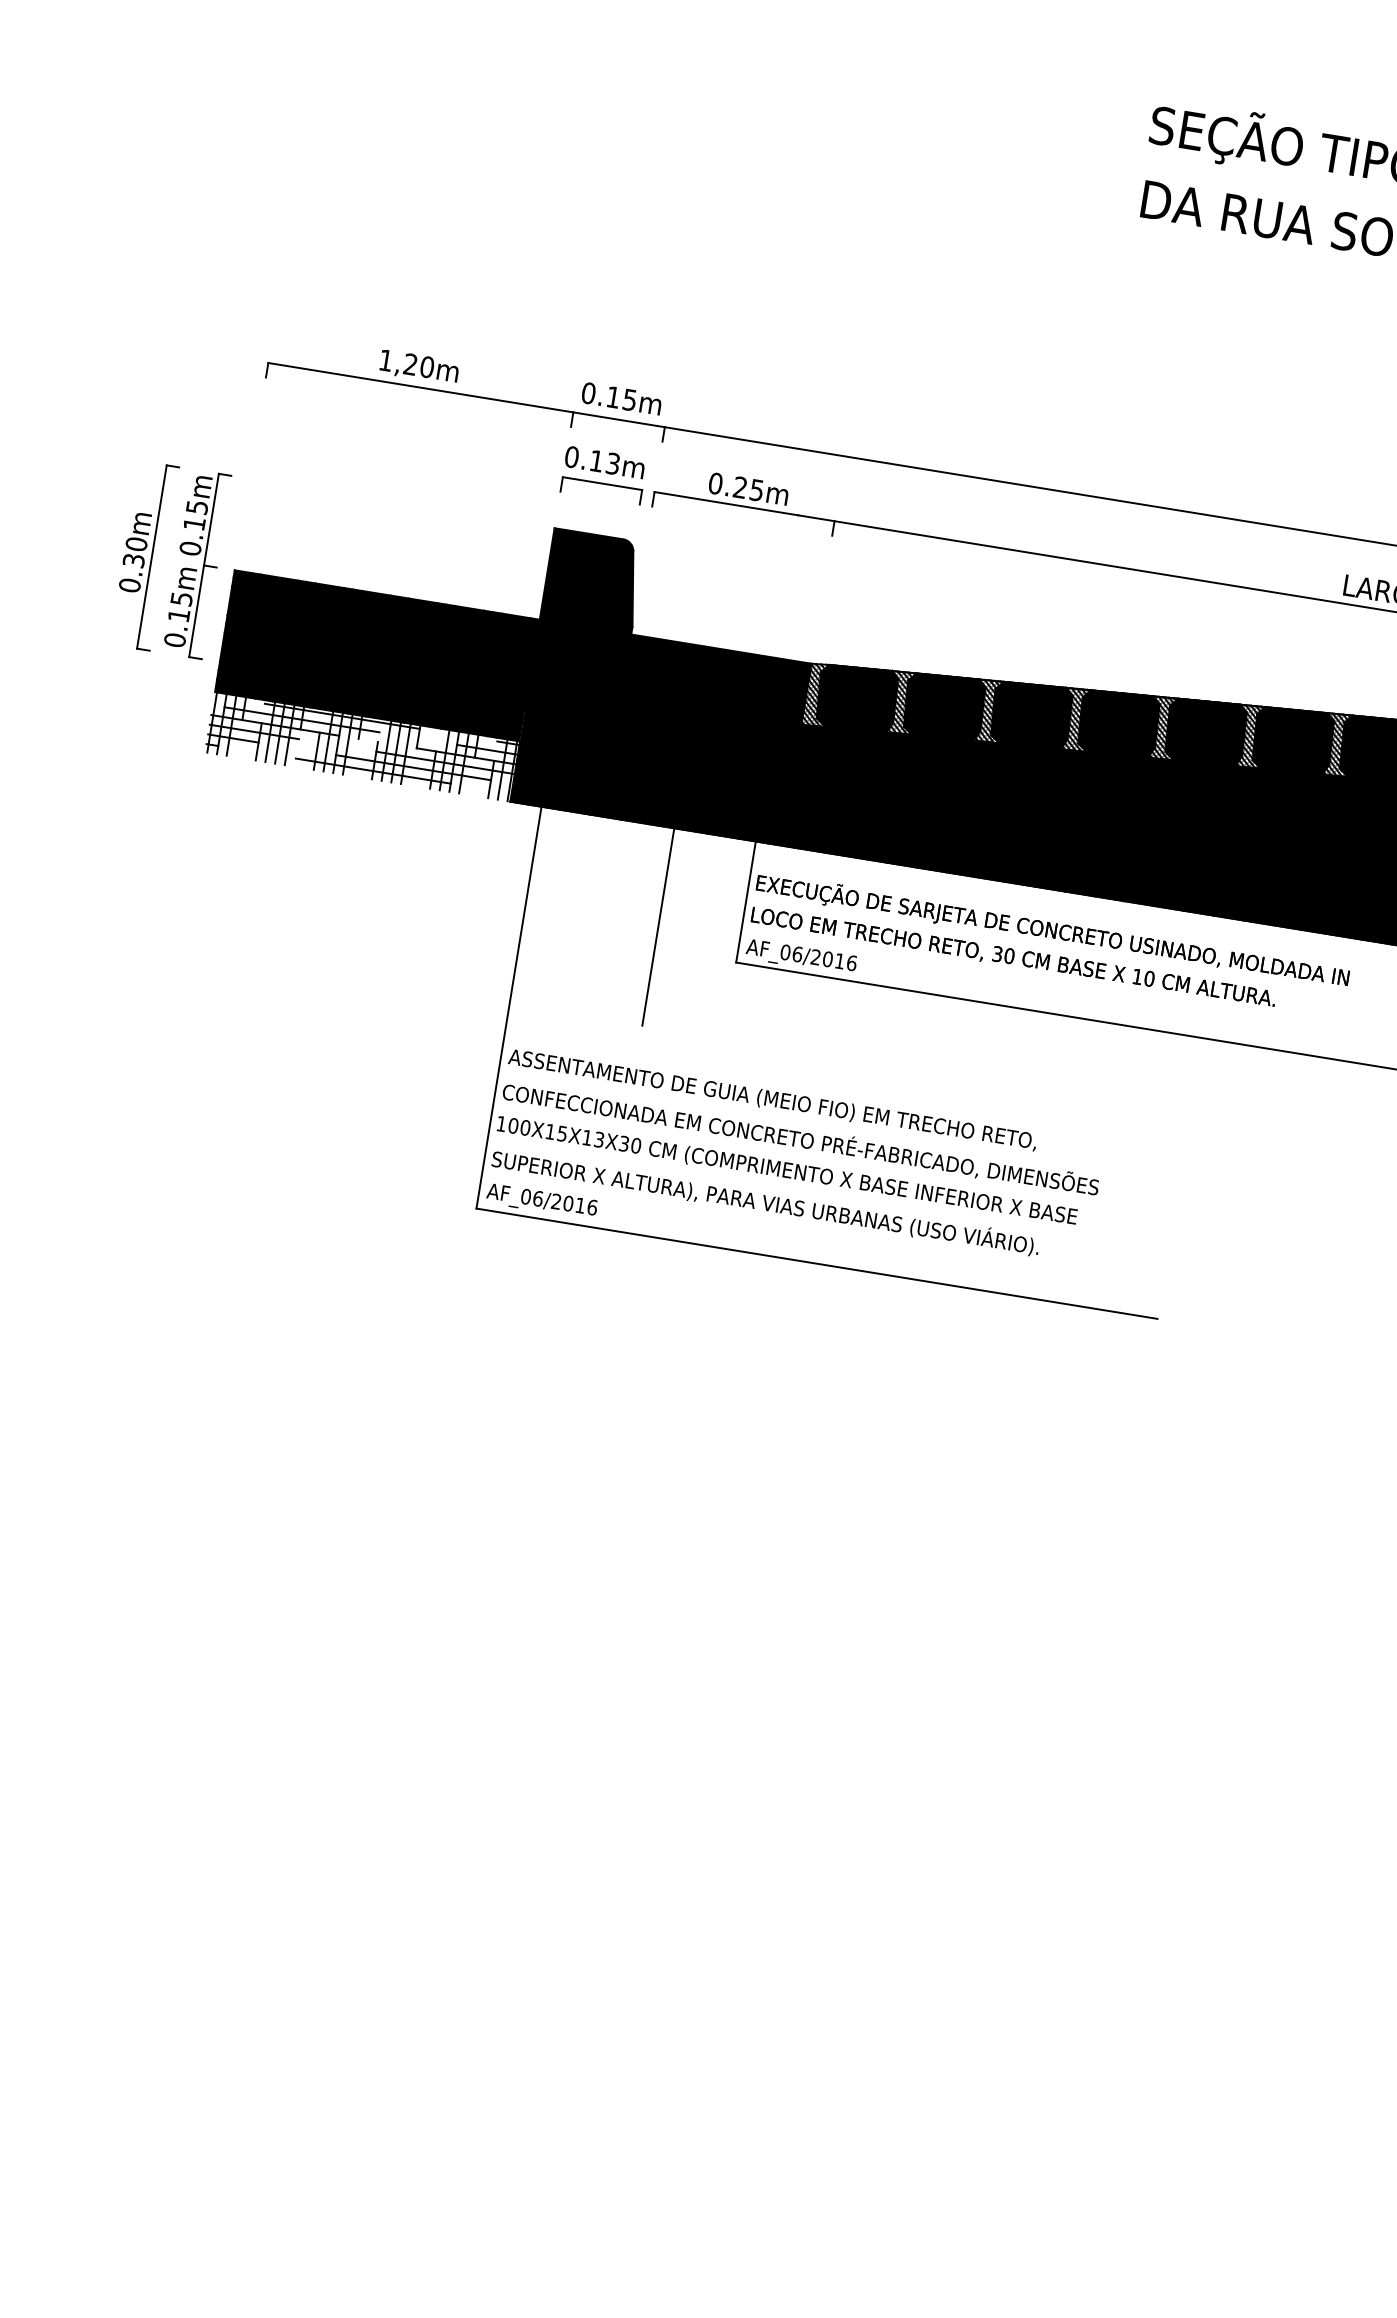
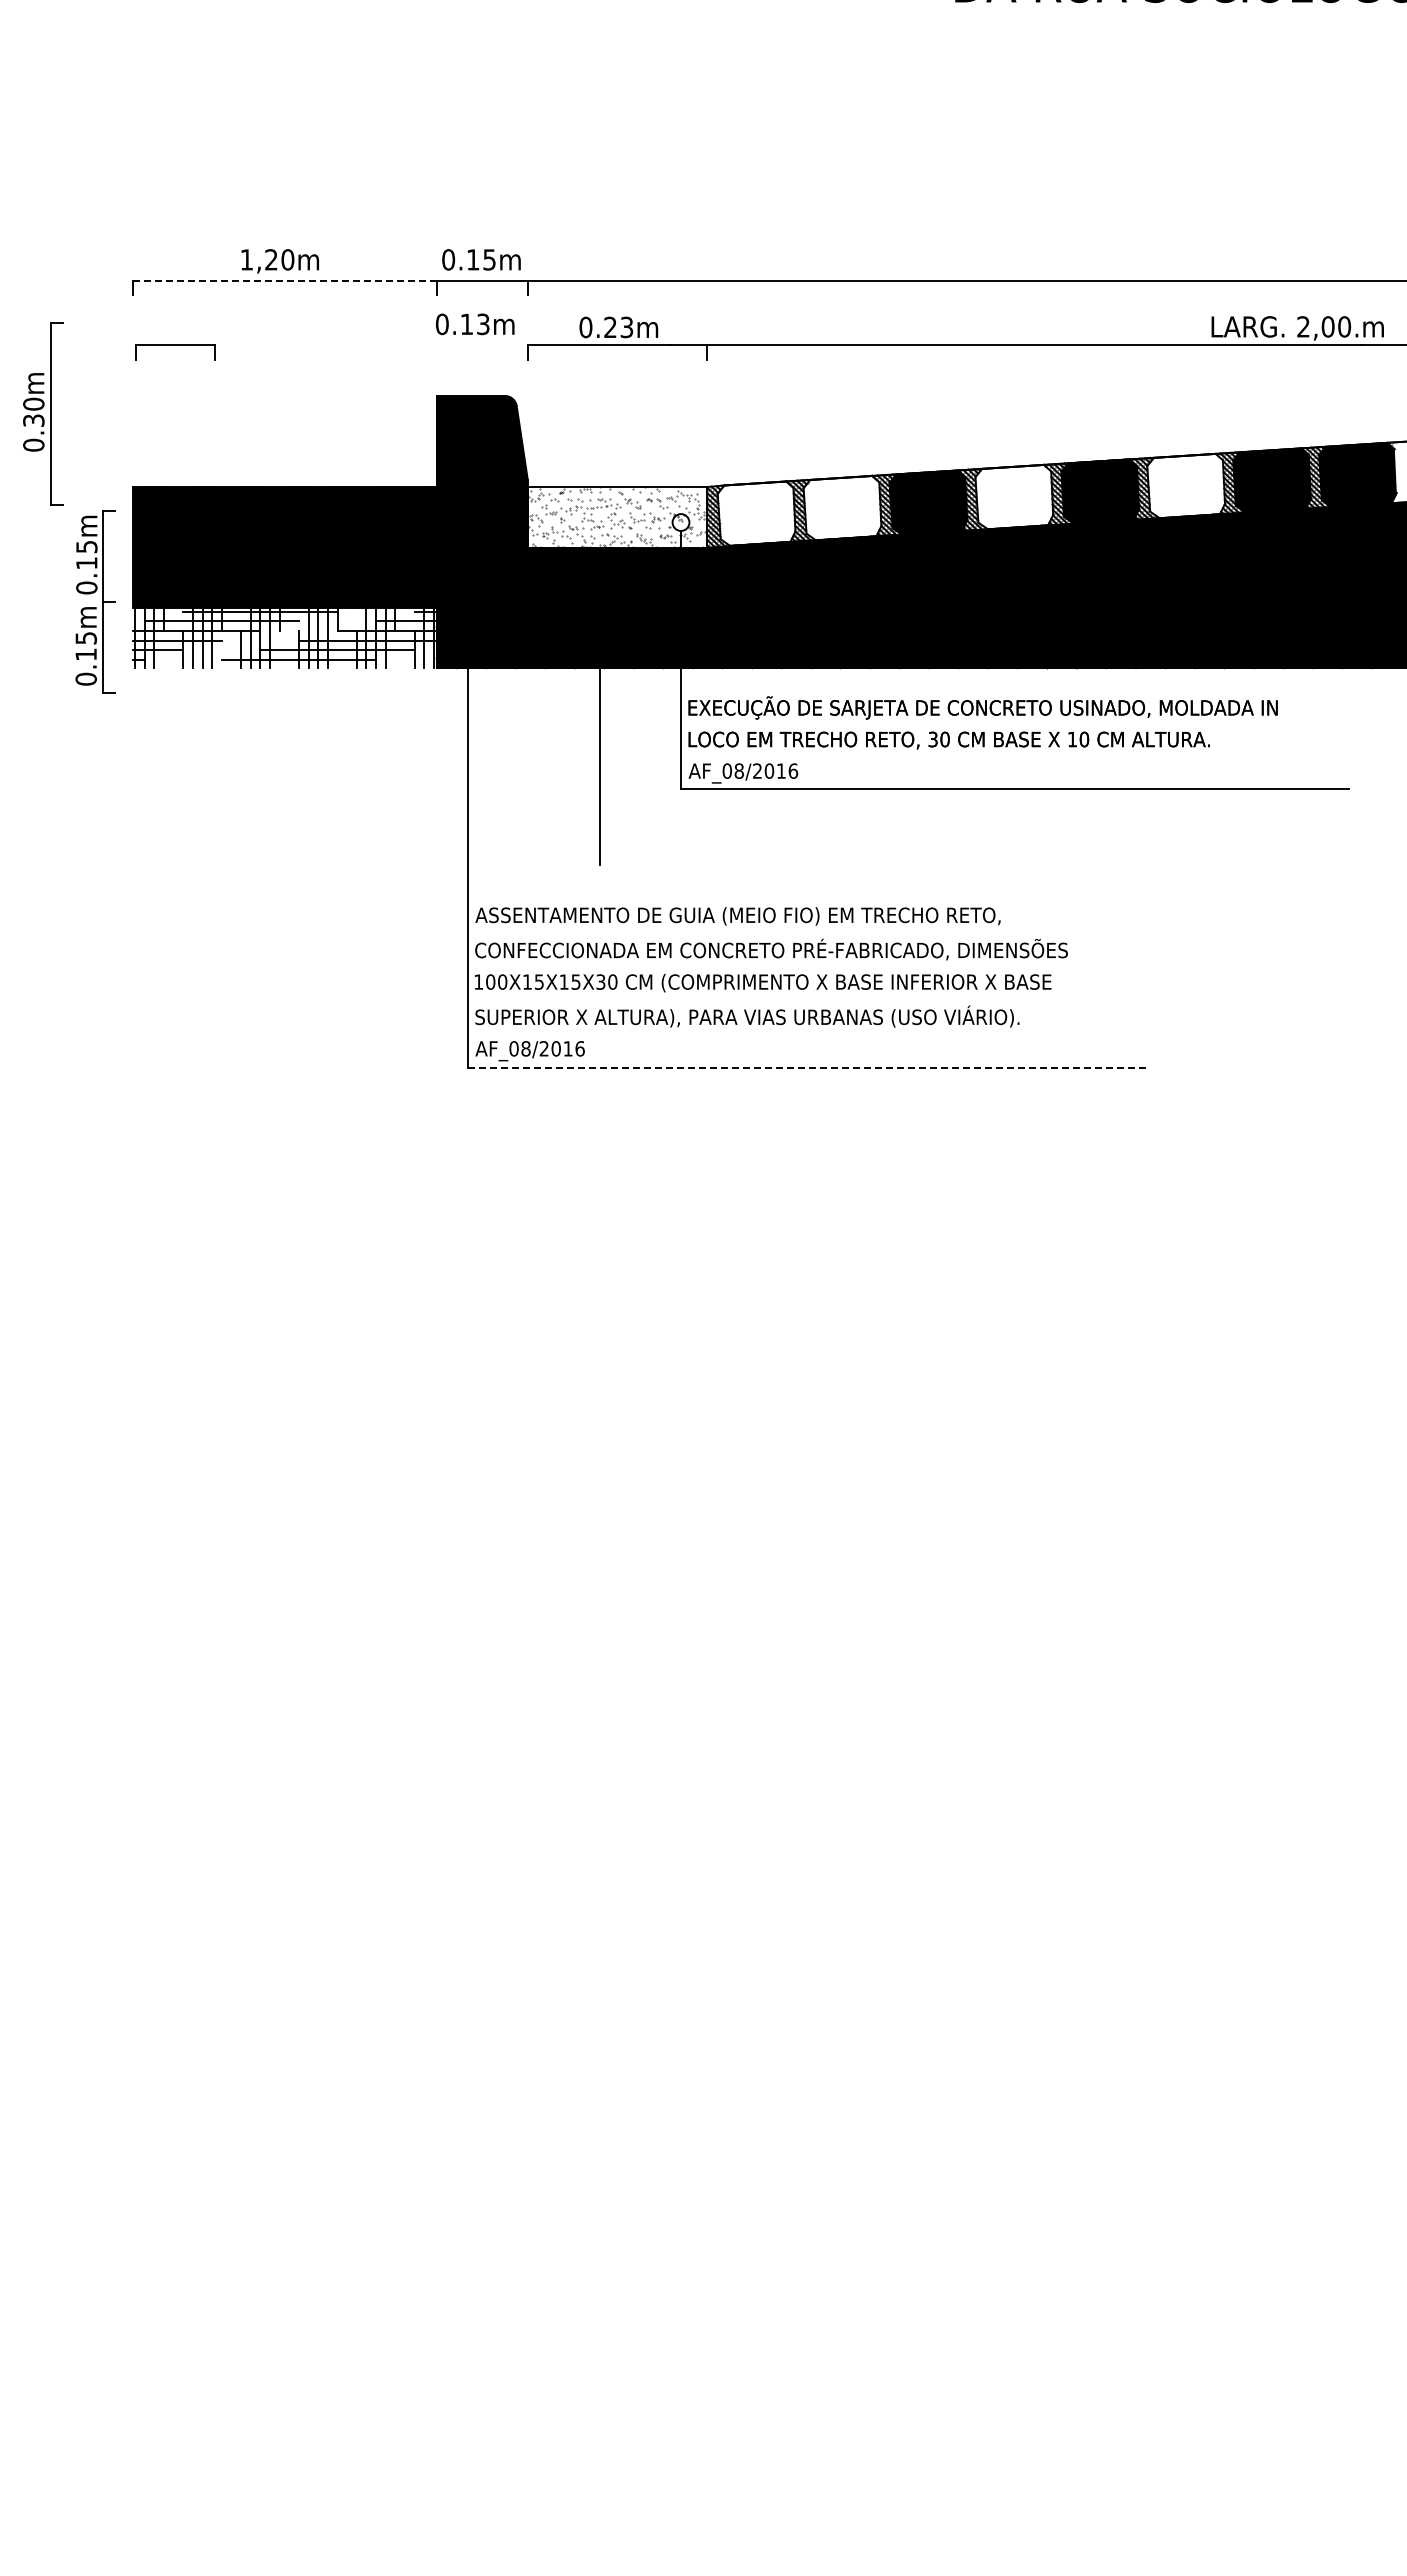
line: (420, 387) -> (284, 280), solid -> dashed
part: (602, 483) -> (175, 345), moved
text: (757, 489) -> (627, 326), 0.25m -> 0.23m
part: (144, 555) -> (43, 413), moved
part: (197, 563) -> (95, 601), moved
fill: (716, 679) -> (617, 517), removed
fill: (856, 698) -> (756, 513), removed
fill: (944, 706) -> (842, 507), removed
fill: (1118, 723) -> (1014, 496), removed
fill: (1293, 740) -> (1186, 485), removed
text: (796, 953) -> (738, 770), AF_06/2016 -> AF_08/2016
text: (599, 1139) -> (576, 981), 100X15X13X30 -> 100X15X15X30
text: (537, 1198) -> (525, 1048), AF_06/2016 -> AF_08/2016
line: (816, 1264) -> (806, 1068), solid -> dashed

